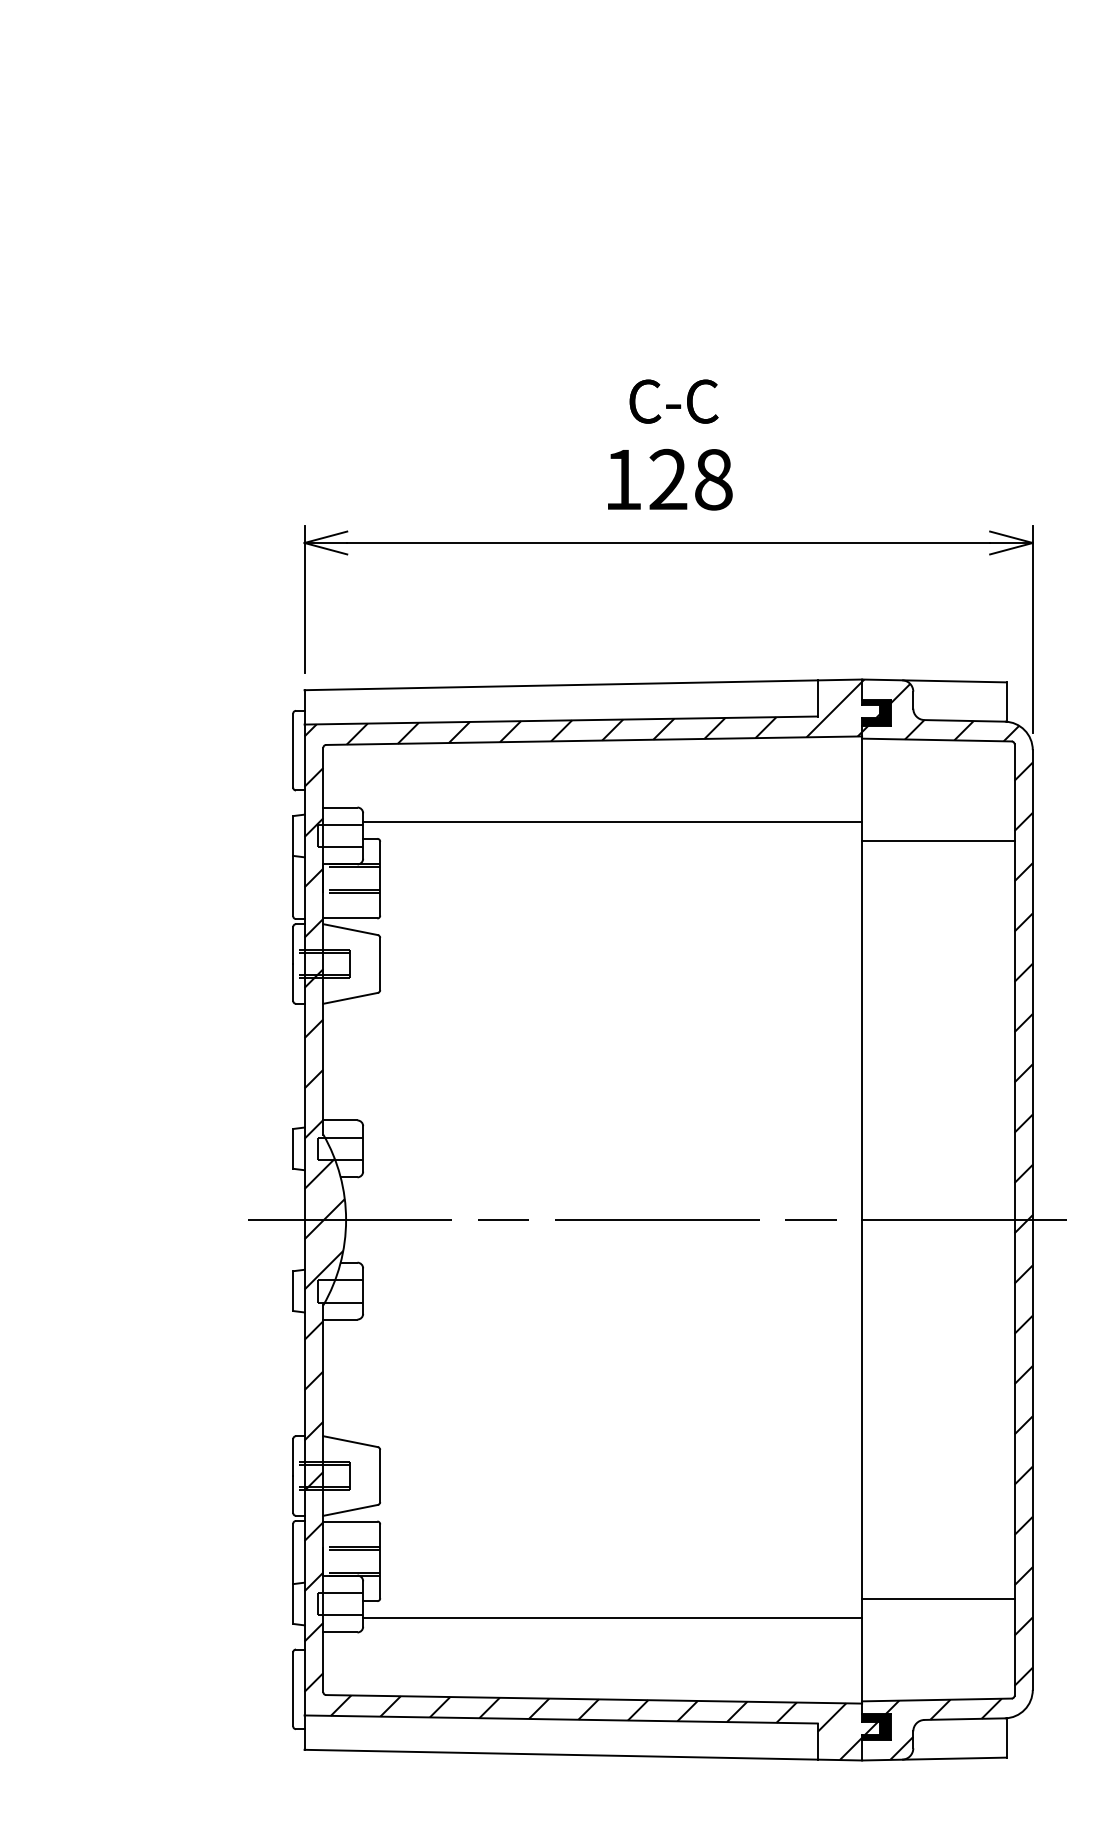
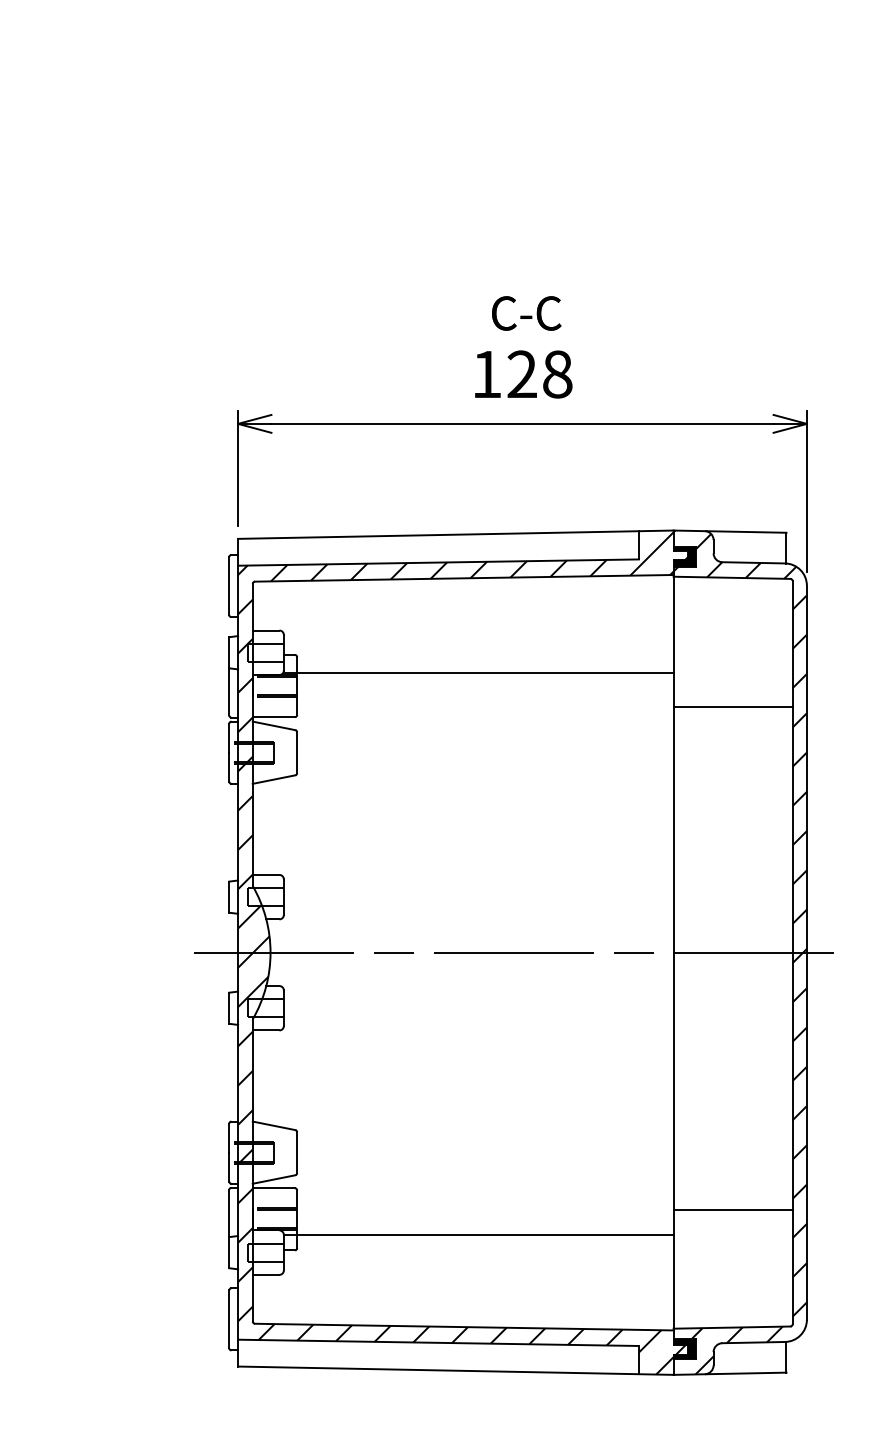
line: (612, 821) -> (478, 672), moved
line: (938, 841) -> (733, 707), moved
line: (938, 1598) -> (733, 1210), moved
line: (612, 1618) -> (478, 1235), moved

